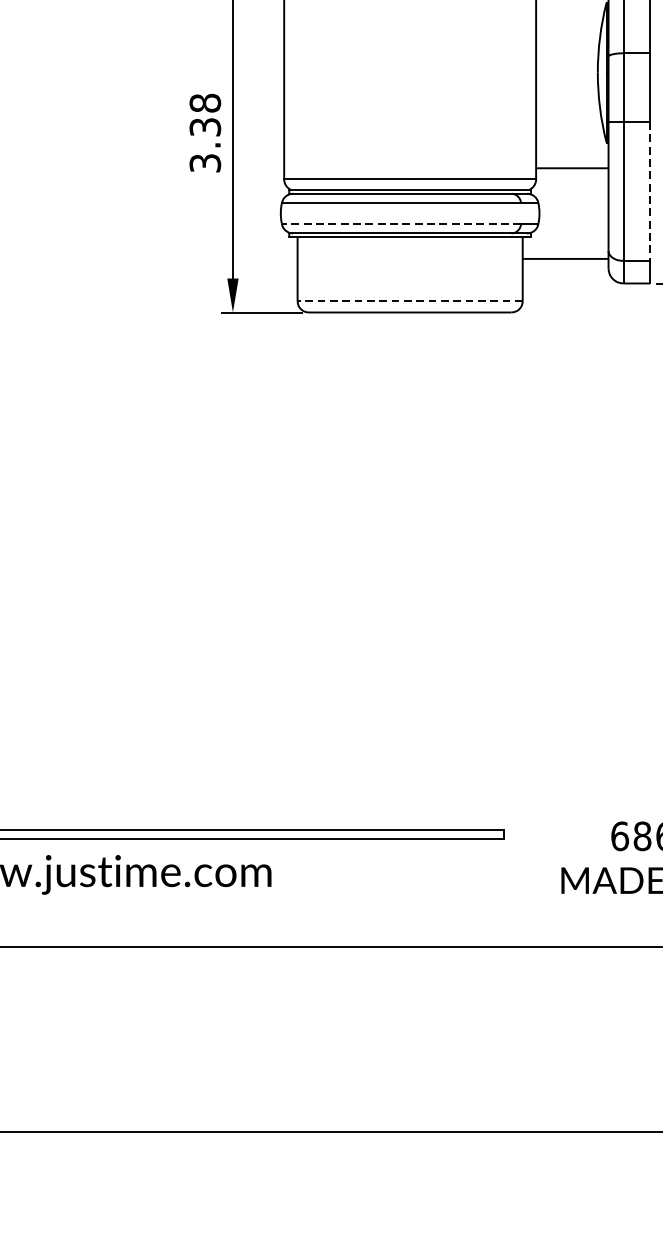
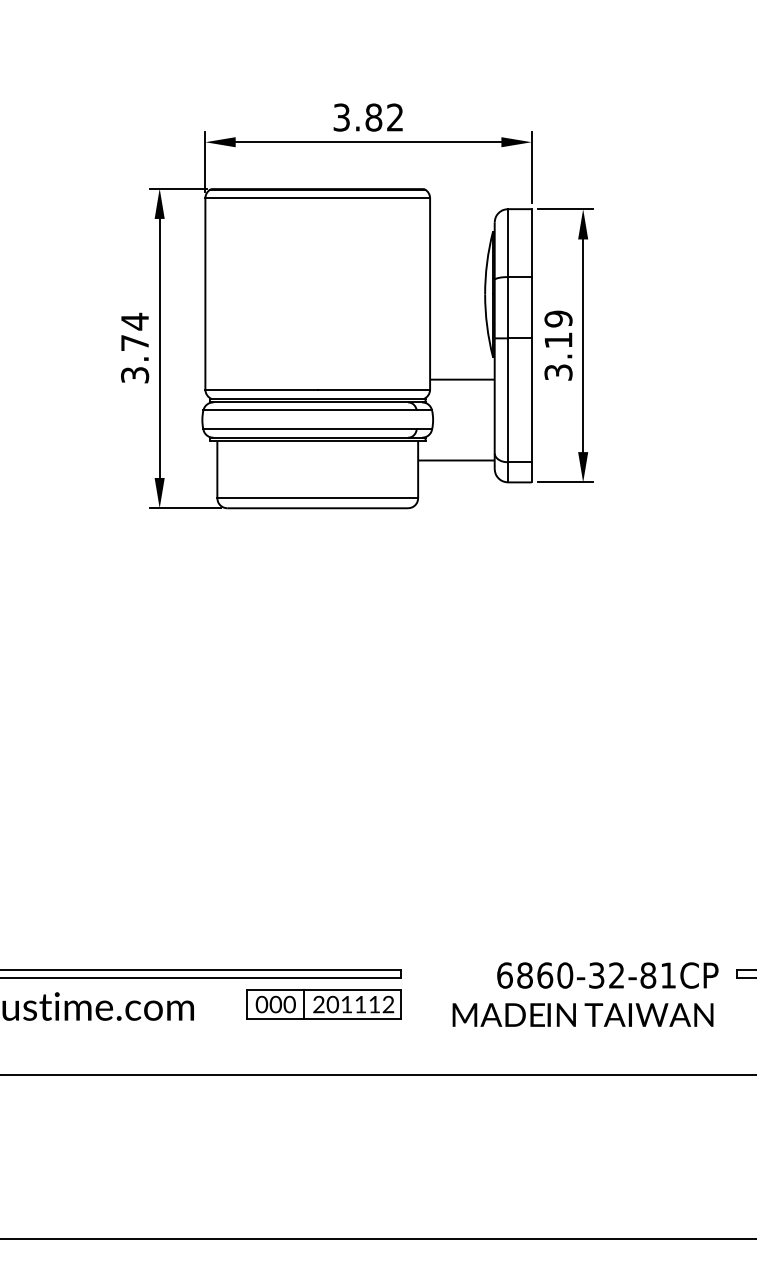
text: (205, 114) -> (135, 331), 3.38 -> 3.74
line: (649, 191) -> (531, 400), dashed -> solid
line: (402, 223) -> (310, 428), dashed -> solid
line: (409, 301) -> (317, 498), dashed -> solid
part: (416, 868) -> (323, 1004), added

